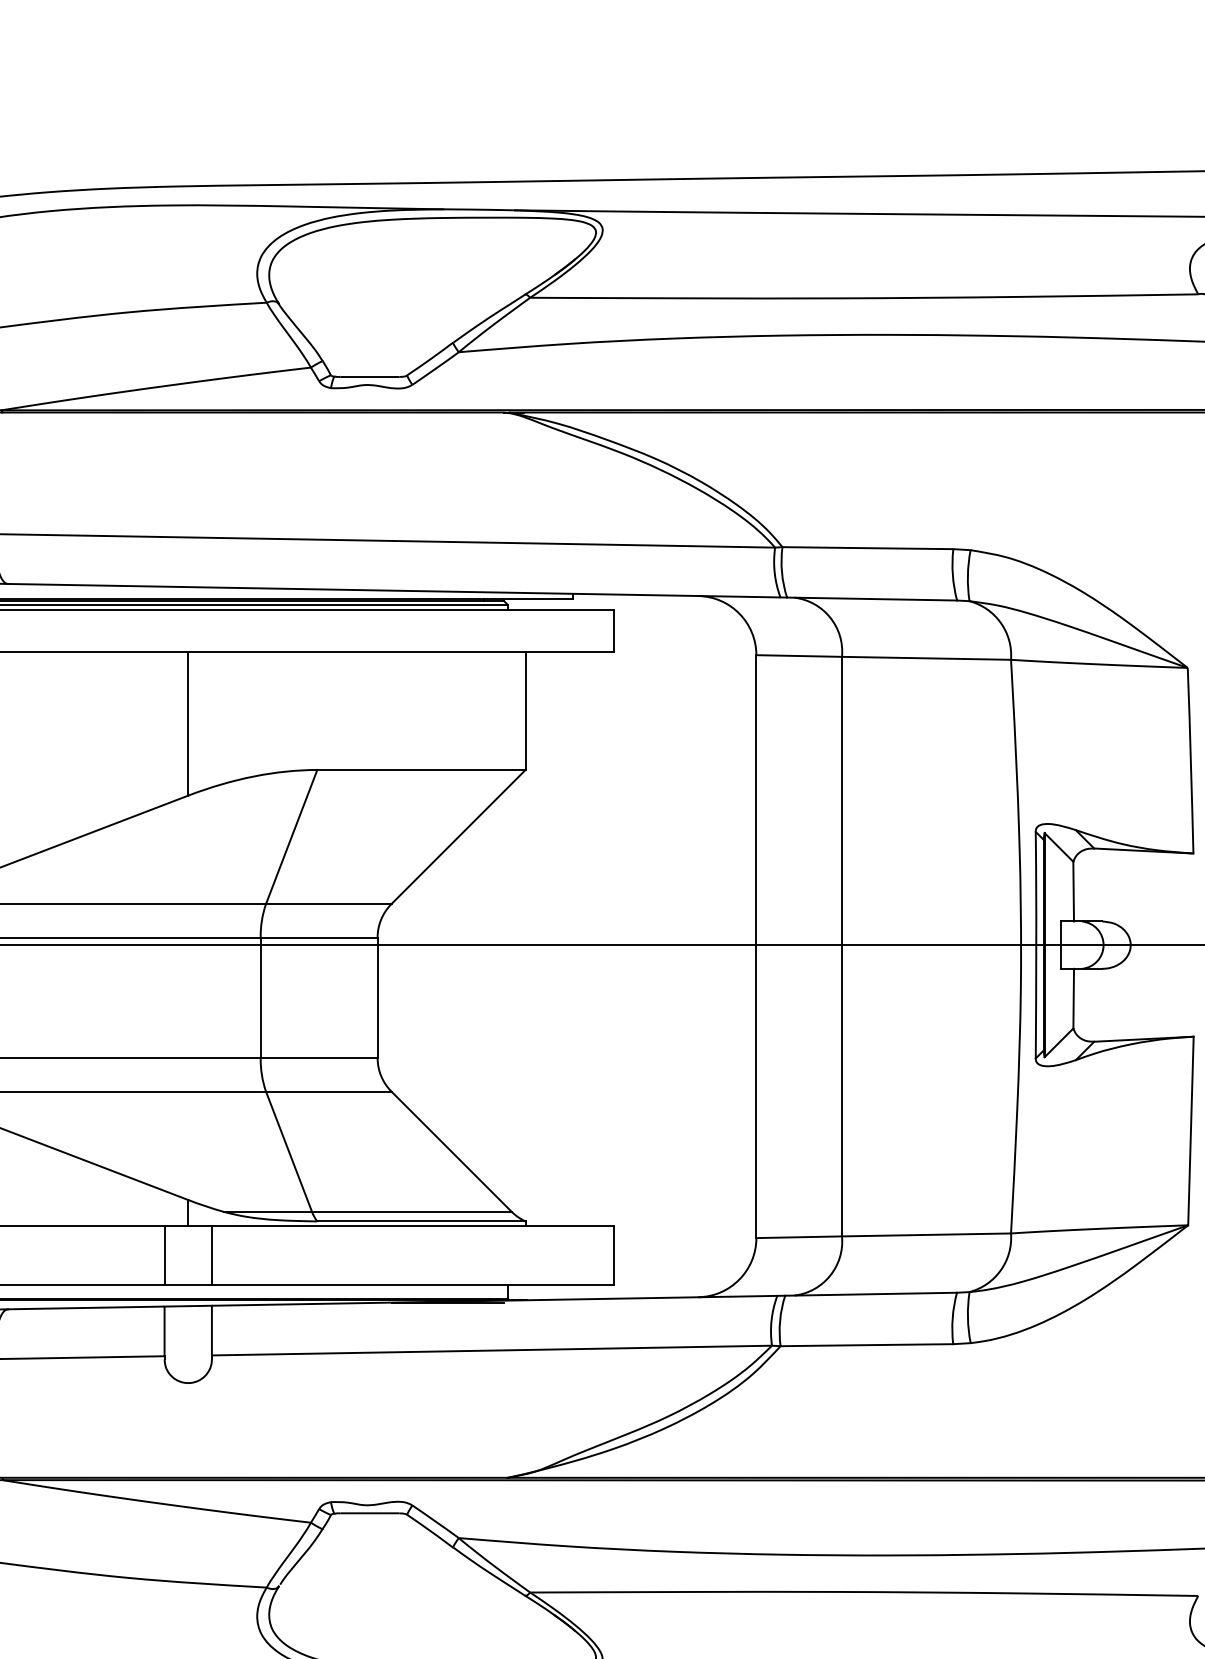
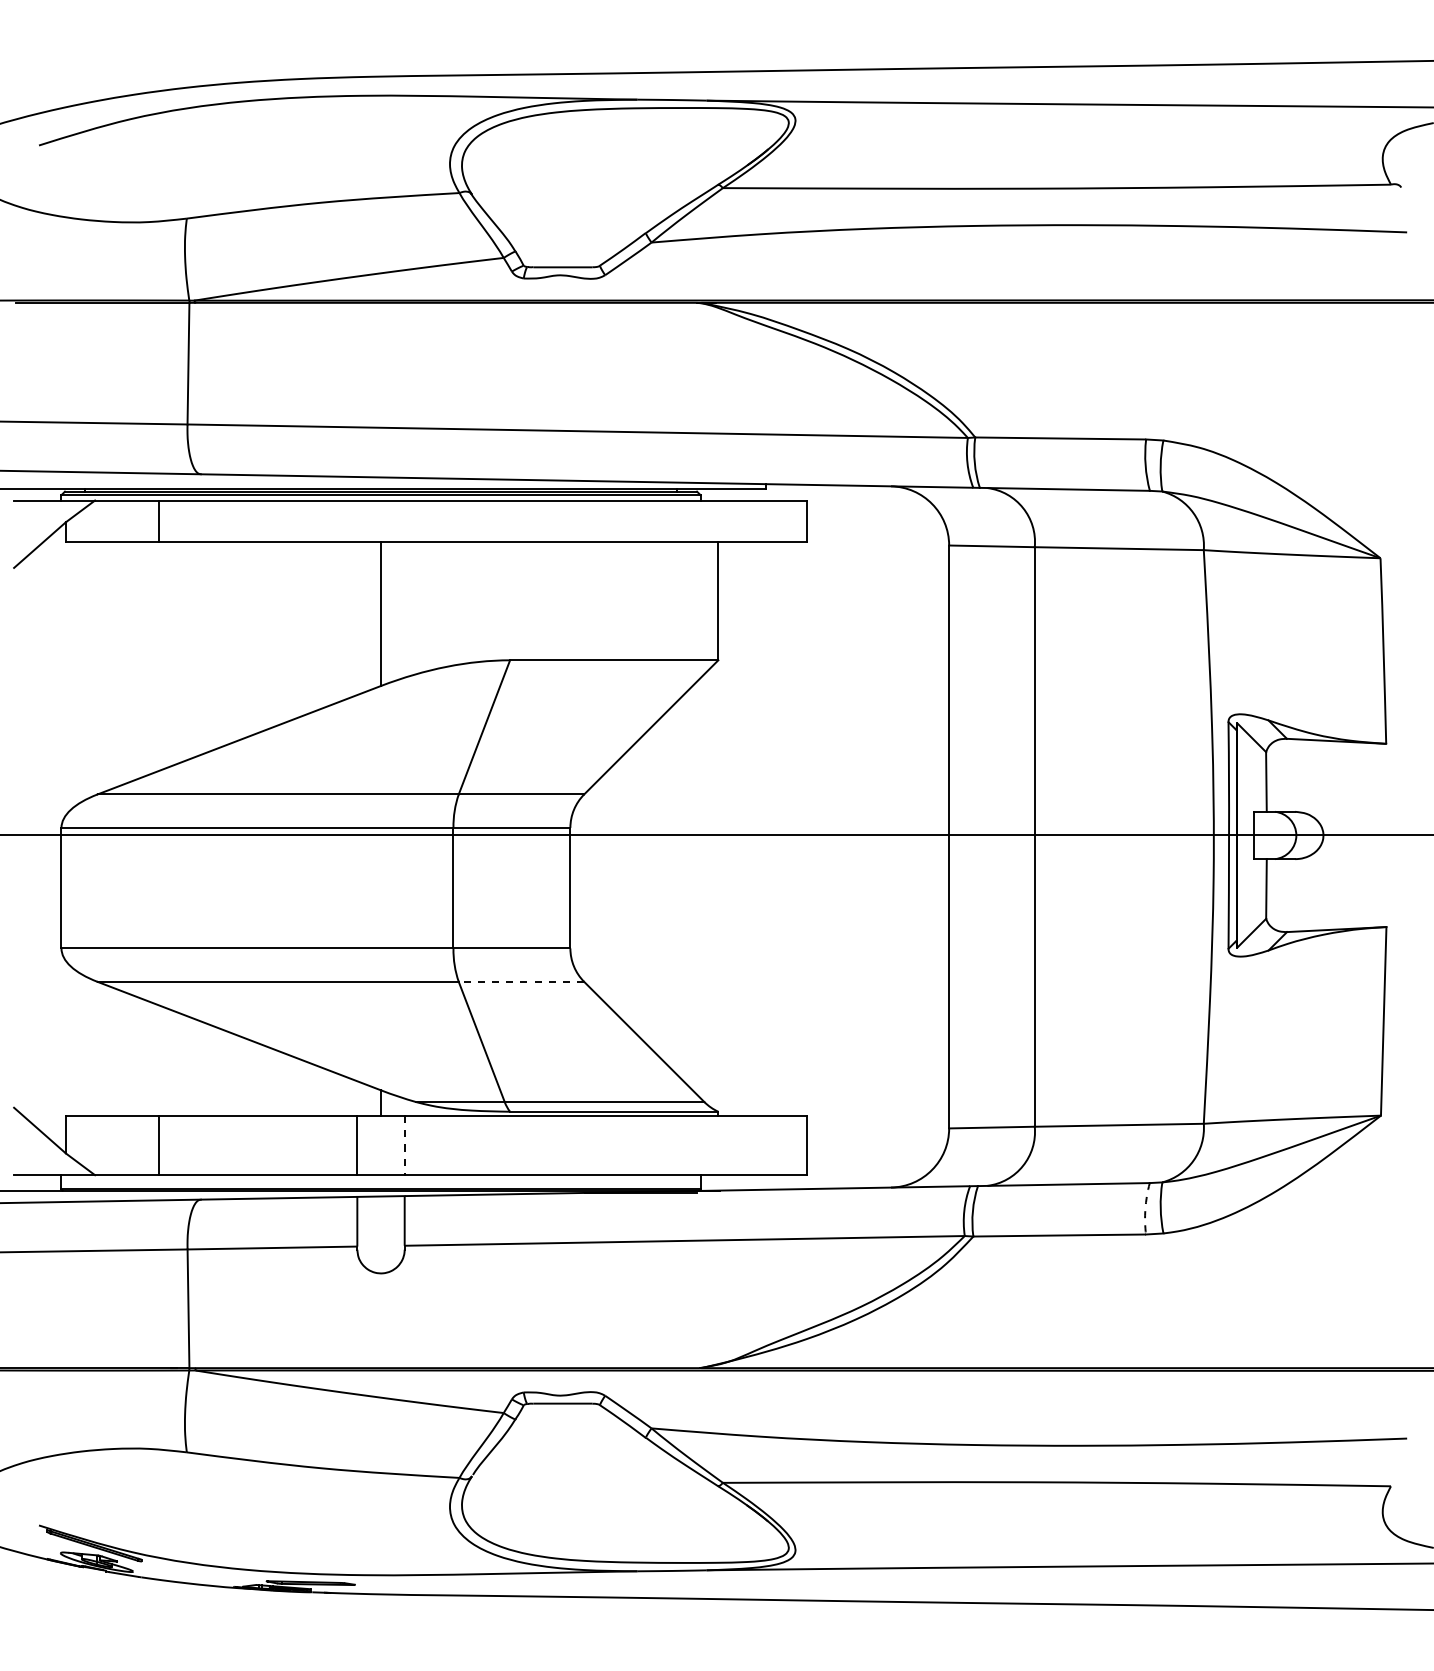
line: (328, 1091) -> (521, 981), solid -> dashed
line: (211, 1255) -> (404, 1145), solid -> dashed
arc: (952, 1318) -> (1145, 1208), solid -> dashed

